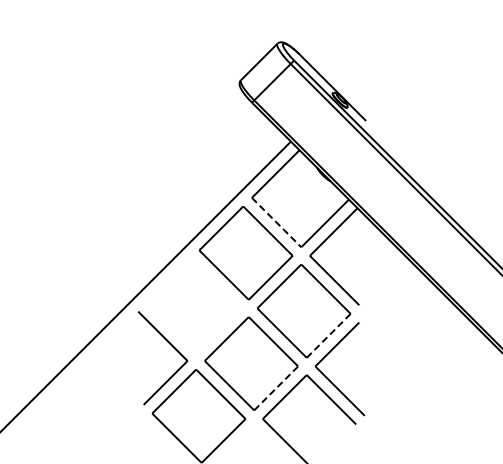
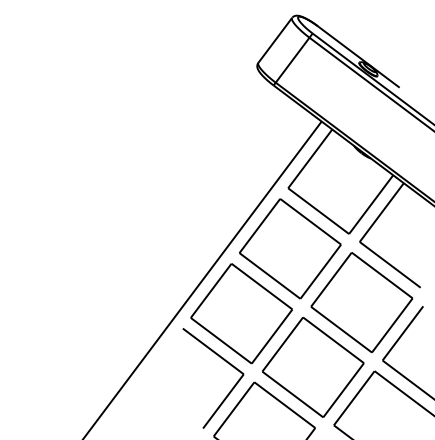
line: (276, 222) -> (318, 211), dashed -> solid
part: (193, 305) -> (241, 313), added
line: (329, 335) -> (393, 324), dashed -> solid
line: (276, 388) -> (344, 390), dashed -> solid

